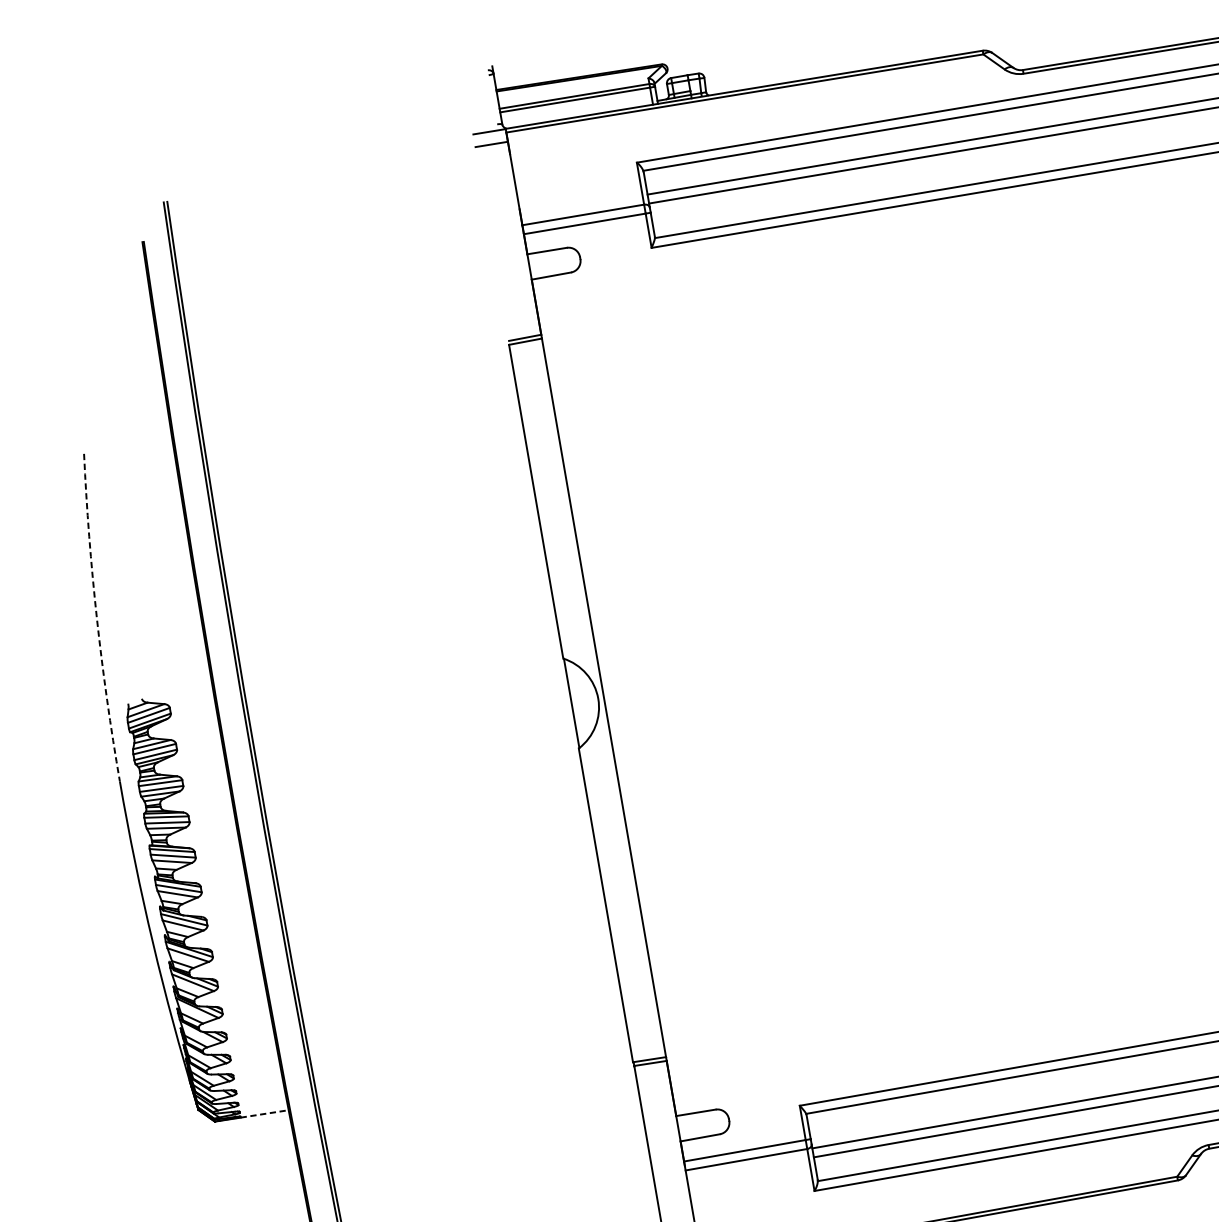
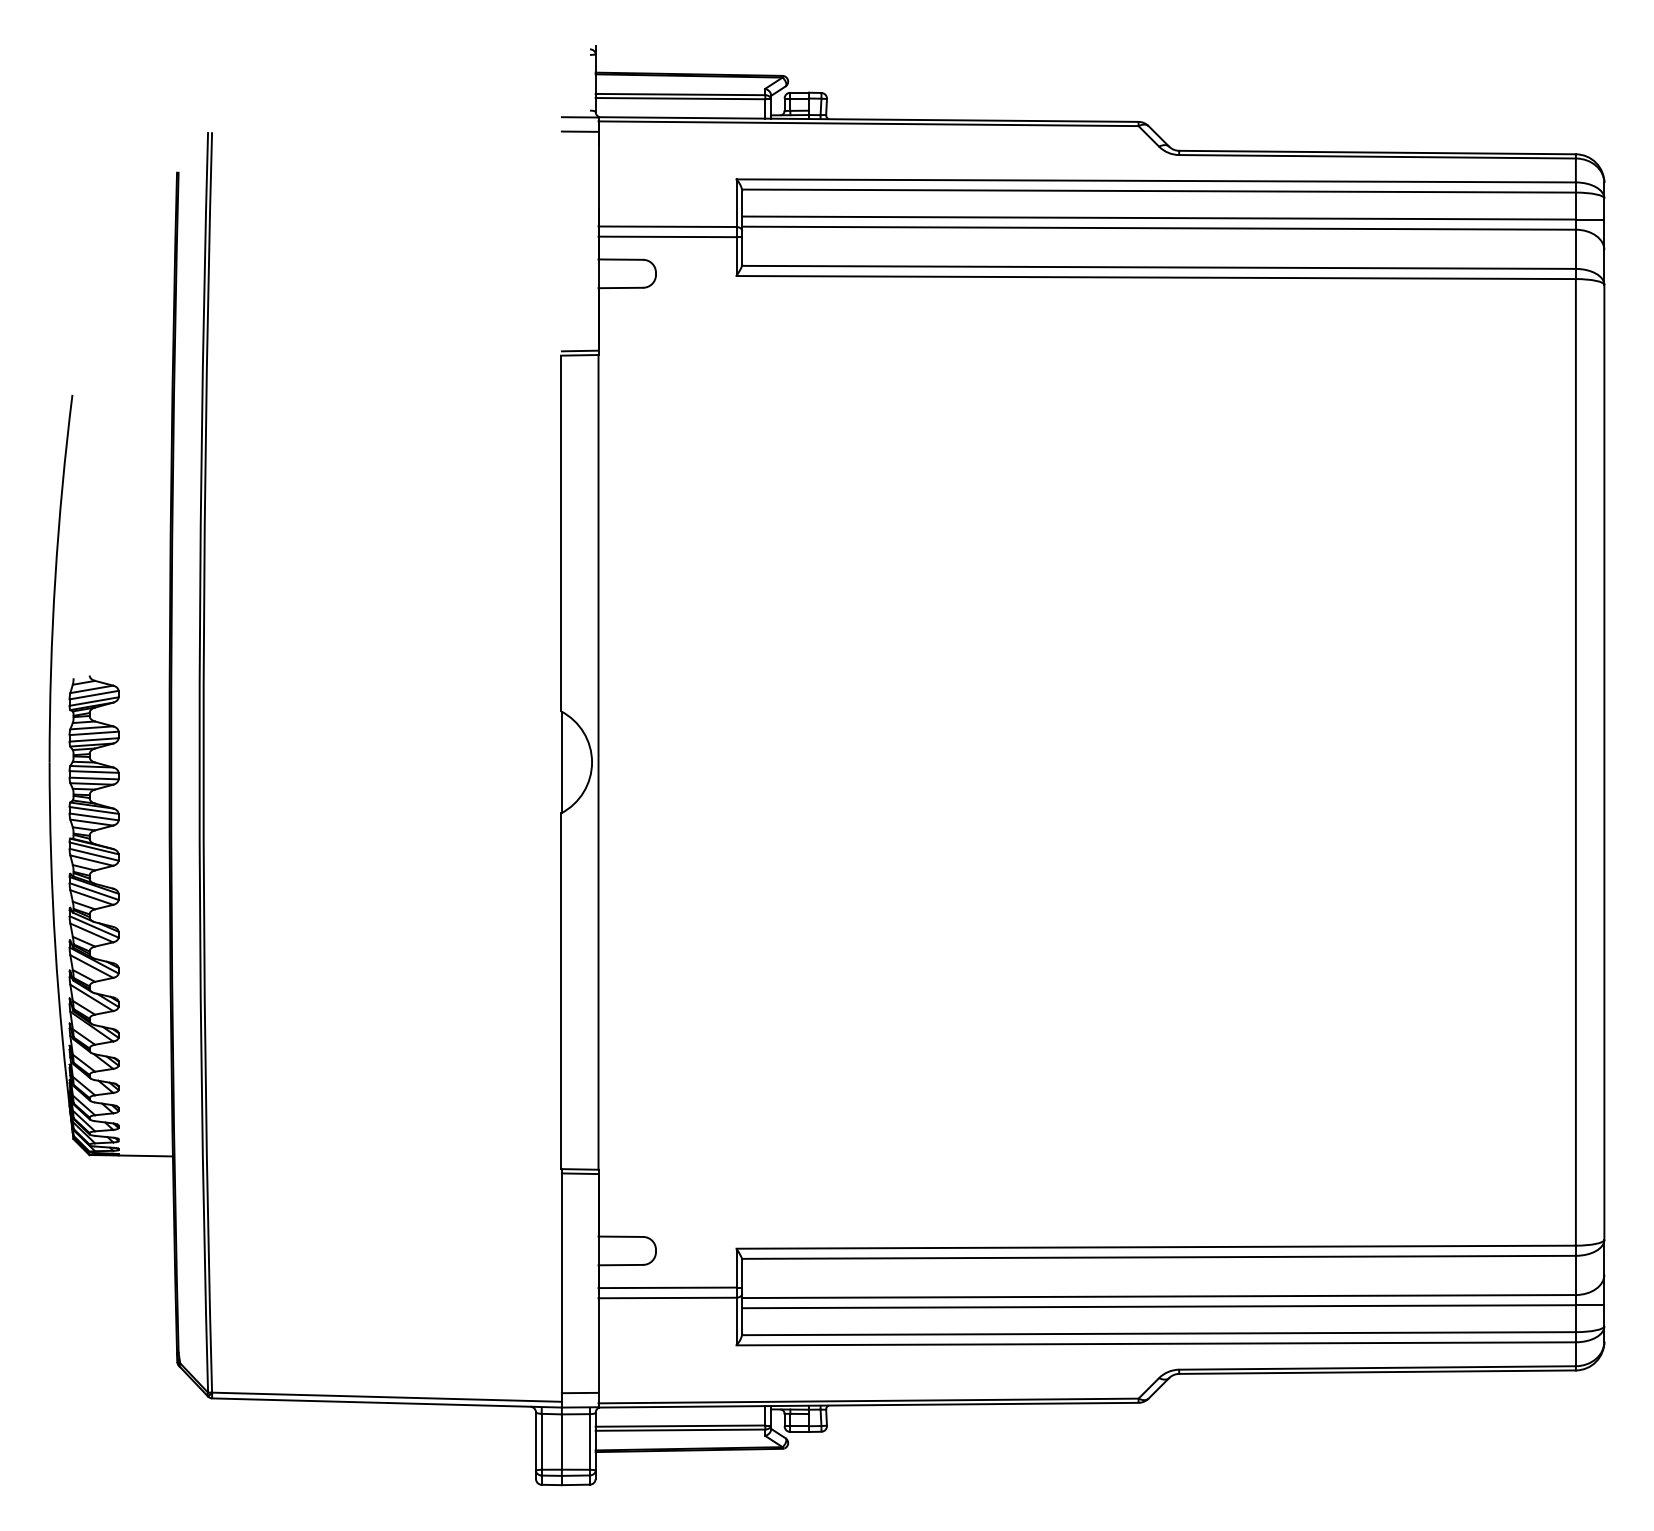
arc: (97, 618) -> (55, 578), dashed -> solid
line: (265, 1113) -> (146, 1155), dashed -> solid

